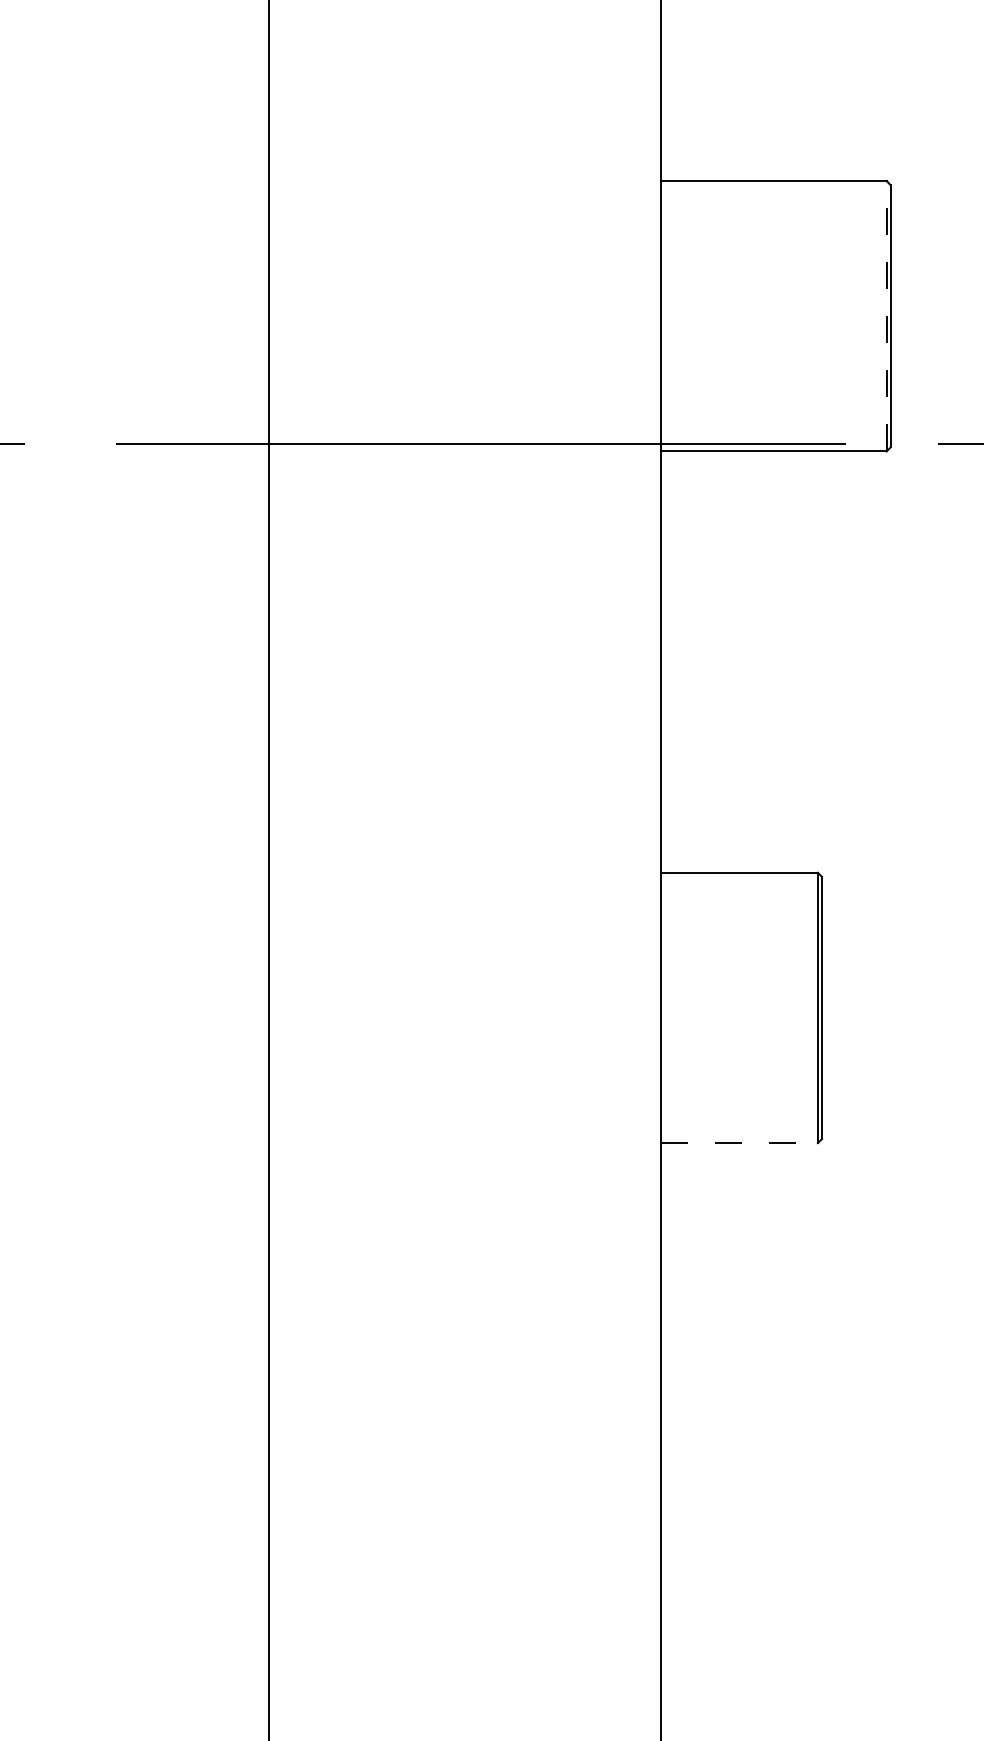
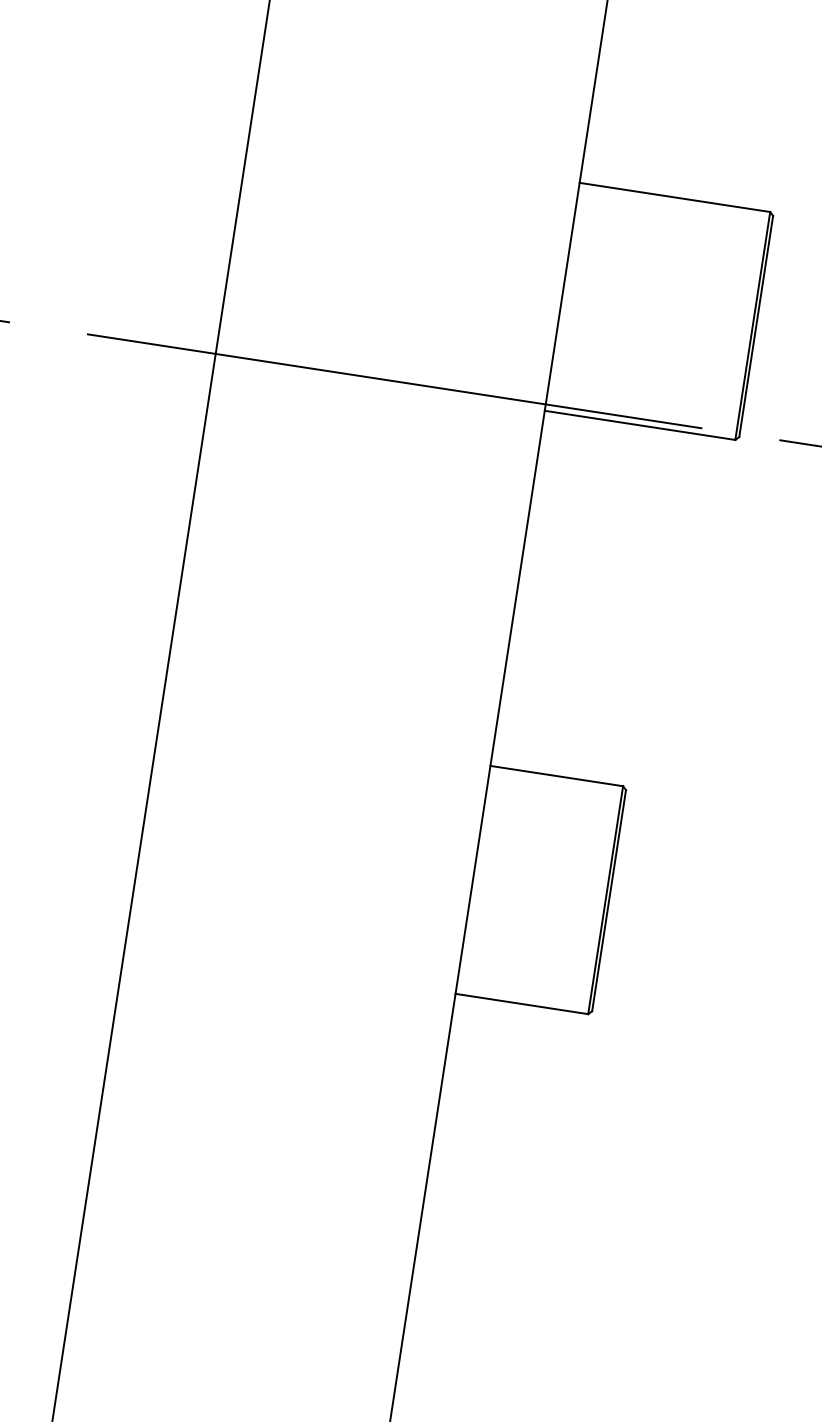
line: (886, 315) -> (752, 325), dashed -> solid
line: (739, 1143) -> (522, 1004), dashed -> solid

